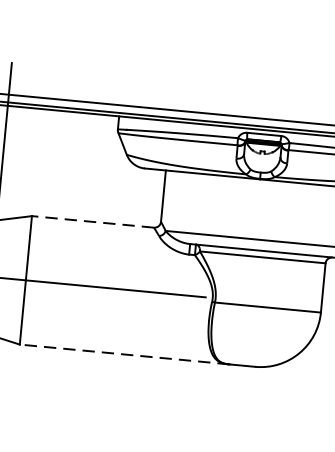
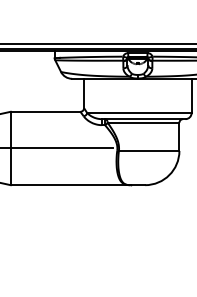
line: (92, 221) -> (45, 111), dashed -> solid
line: (124, 355) -> (70, 185), dashed -> solid

